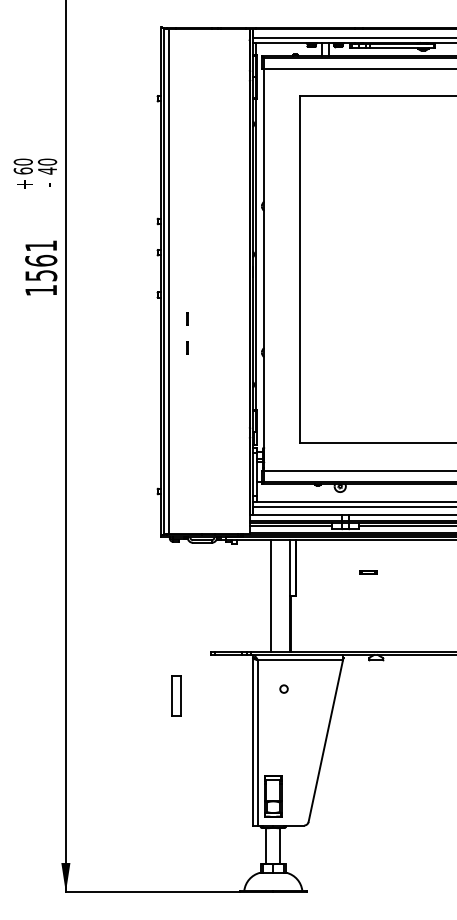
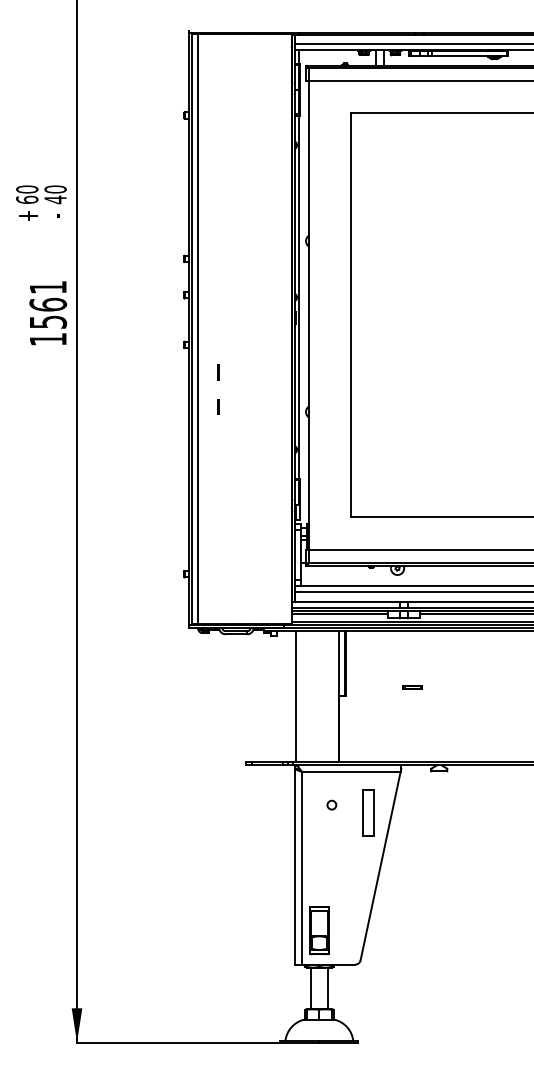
line: (368, 571) -> (412, 686), moved
line: (270, 596) -> (296, 696), moved
part: (176, 695) -> (368, 812), moved

